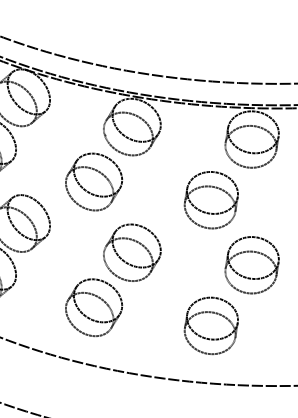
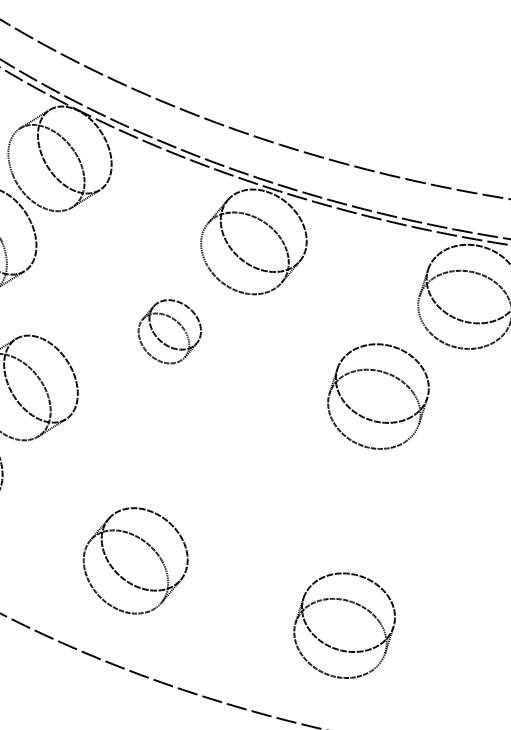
part: (94, 181) -> (170, 330), size x0.6
part: (132, 252) -> (220, 470), removed
part: (251, 265) -> (433, 526), removed

